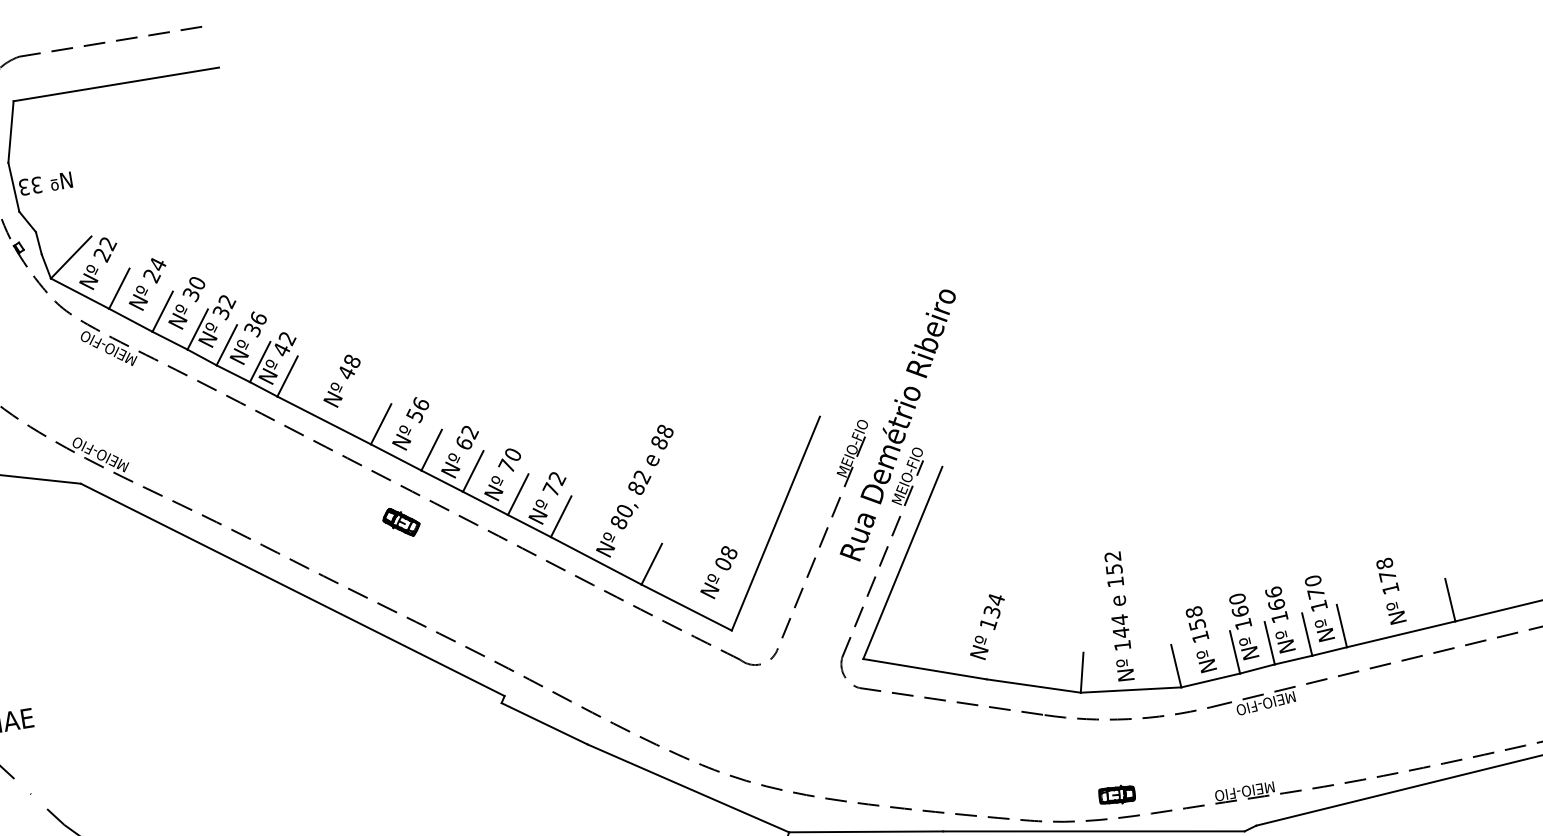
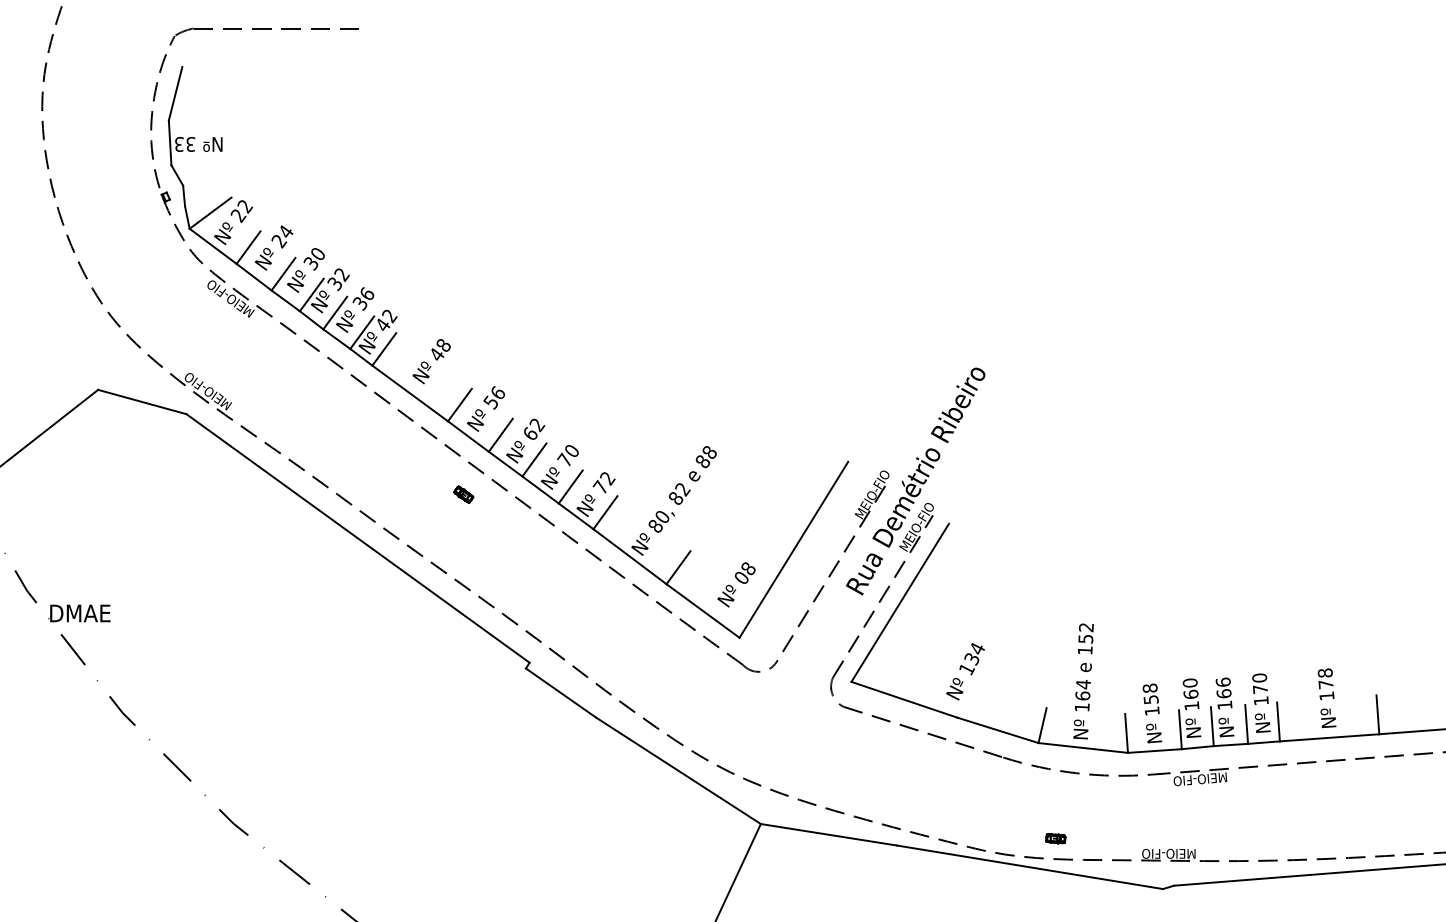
line: (116, 83) -> (275, 66), removed
part: (401, 522) -> (463, 494), size x0.6
text: (1120, 632) -> (1082, 695), 144 -> 164
part: (1116, 795) -> (1055, 838), size x0.6

